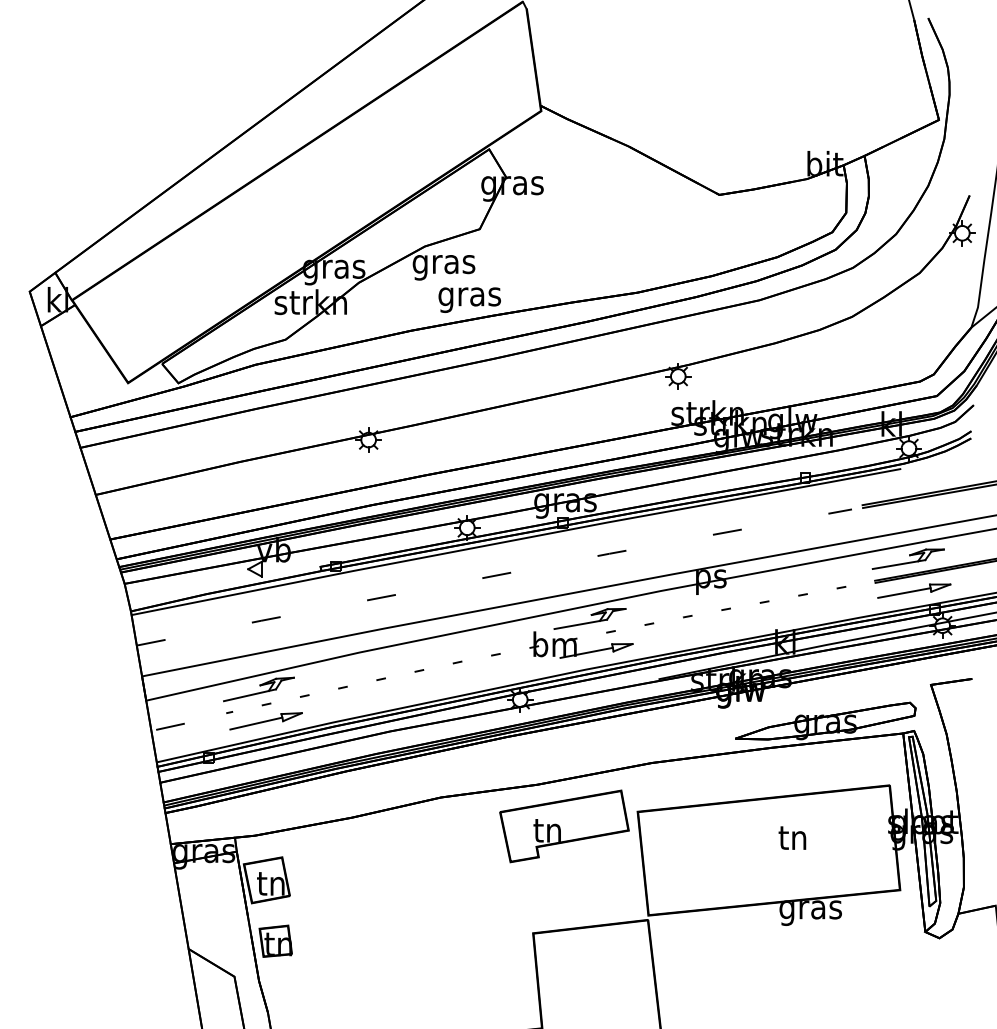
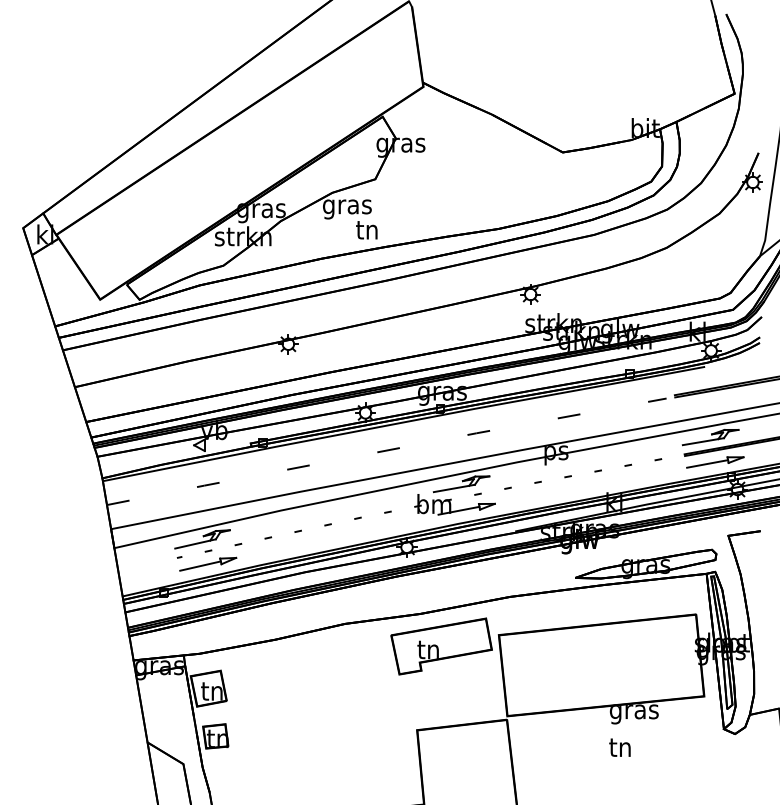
text: (469, 297) -> (367, 232), gras -> tn
line: (168, 726) -> (131, 568), removed
text: (791, 837) -> (619, 747), moved

